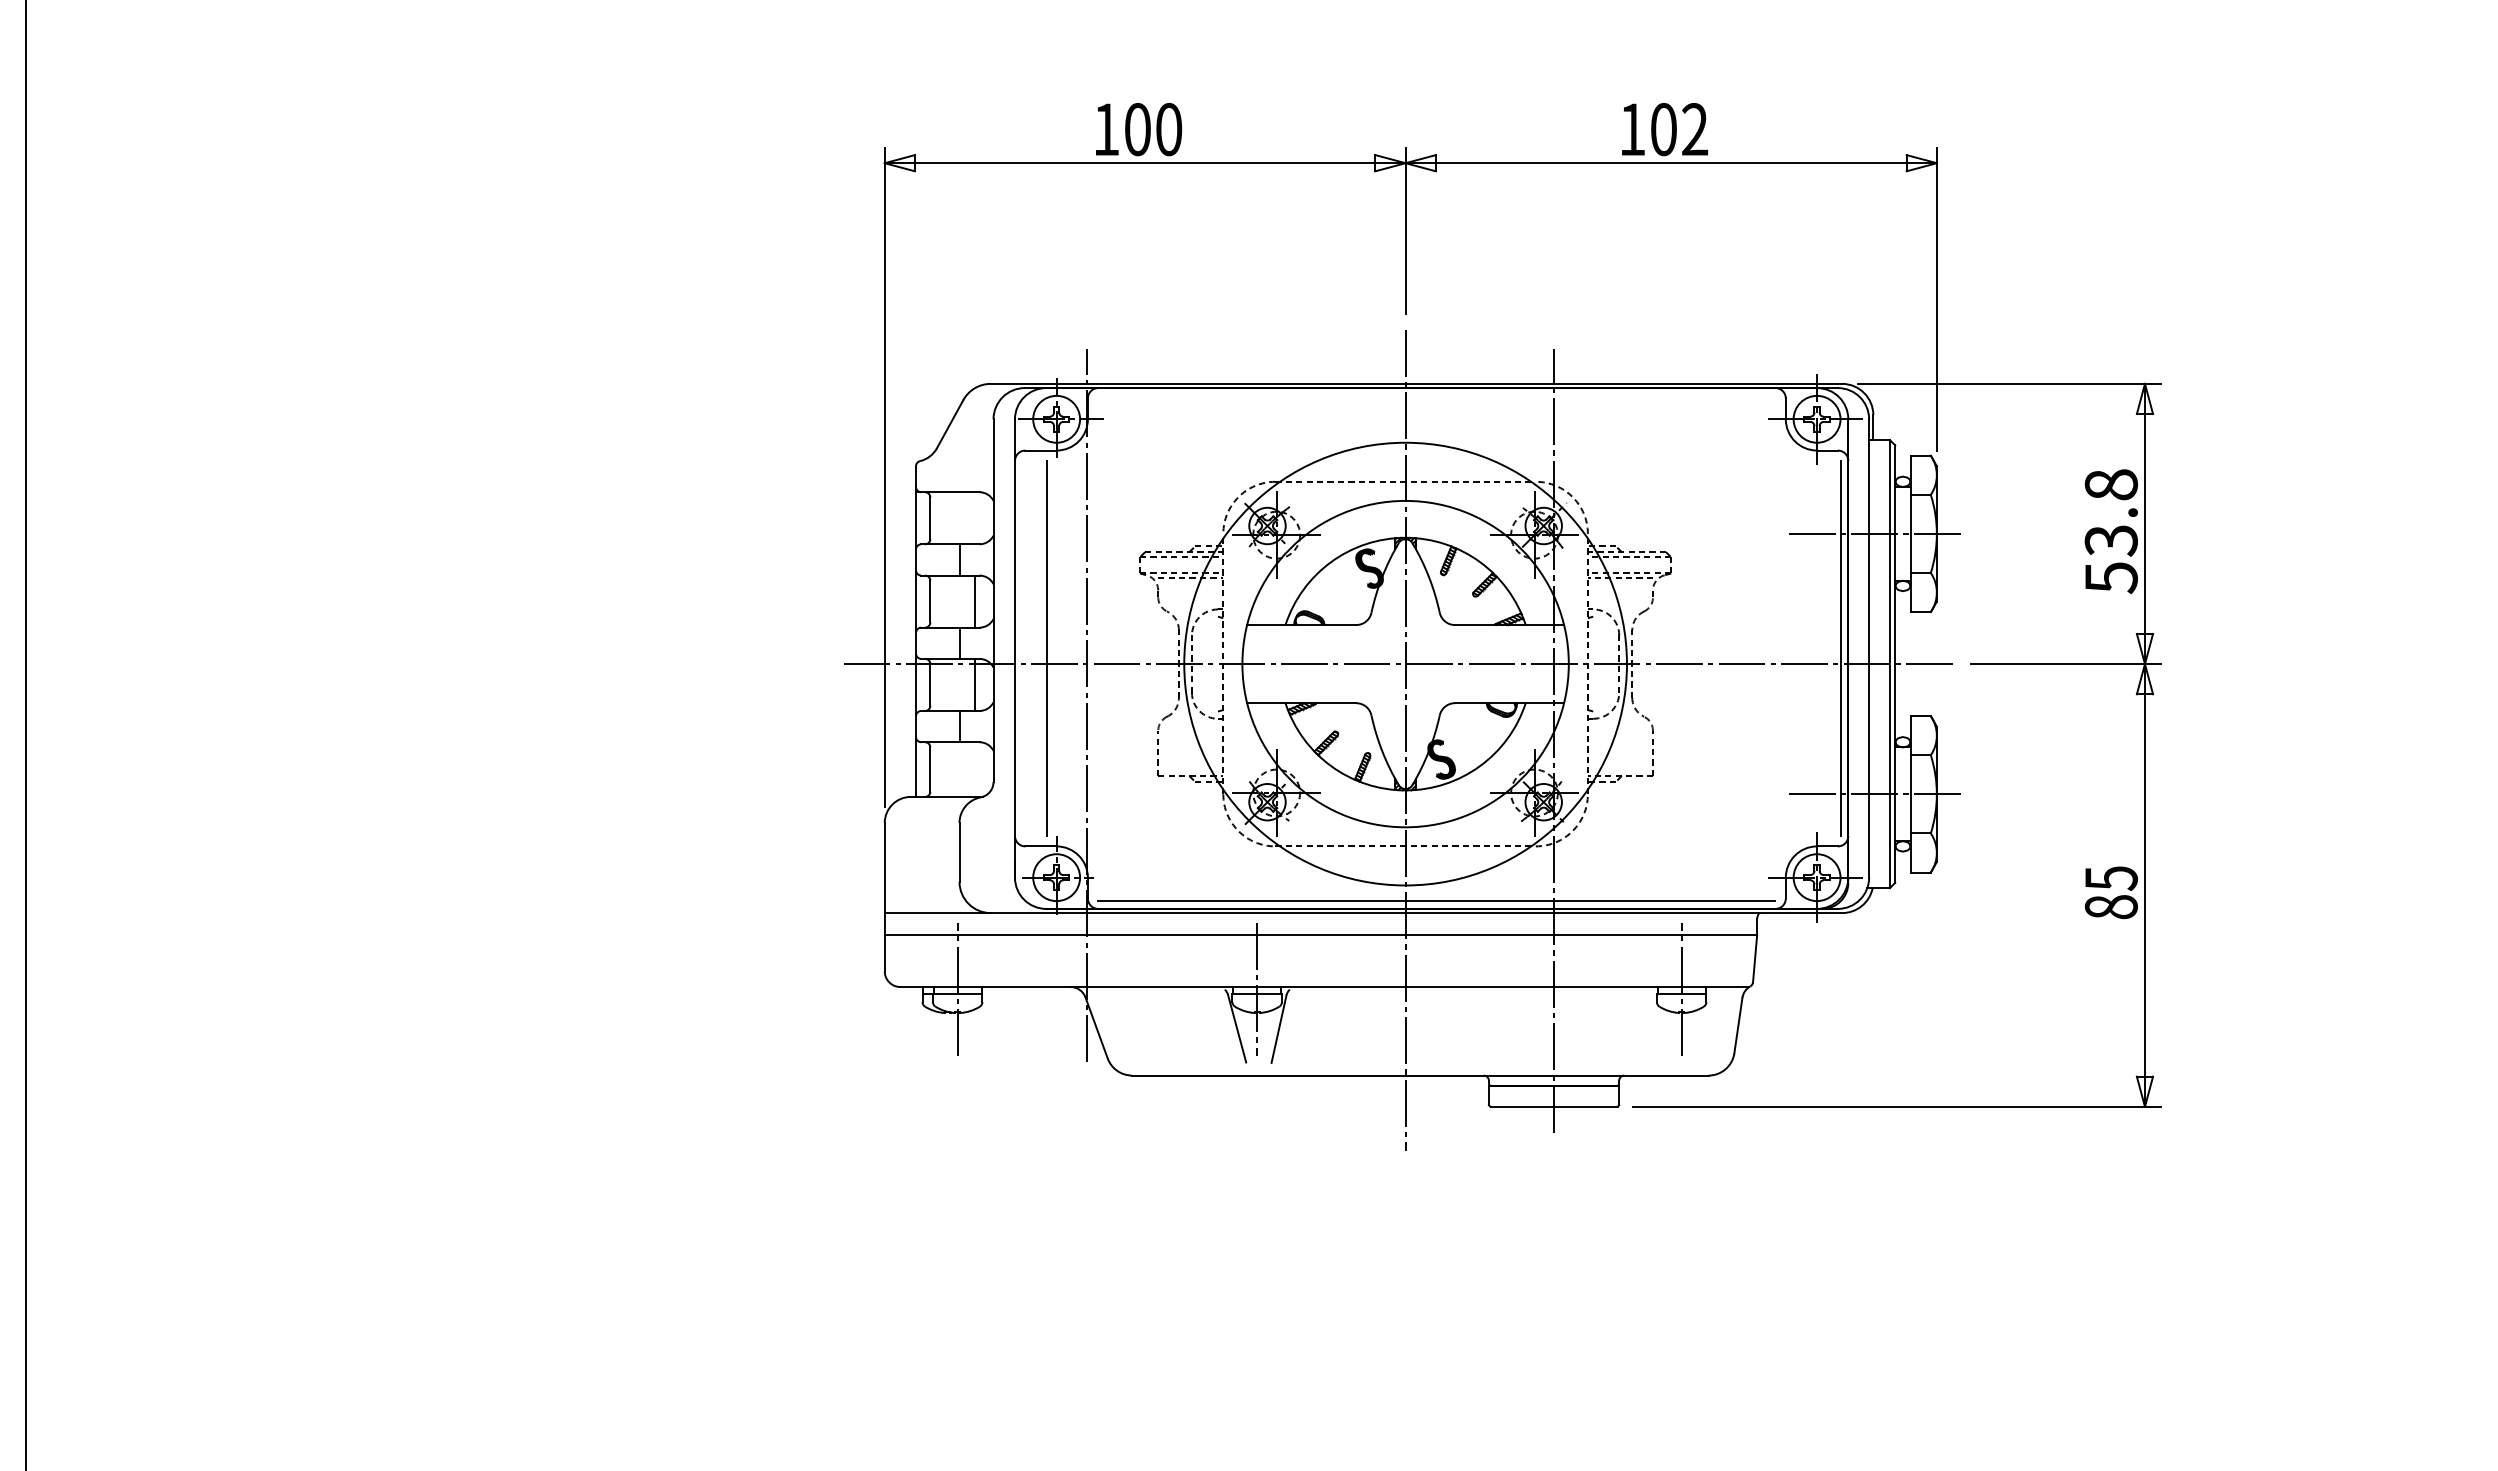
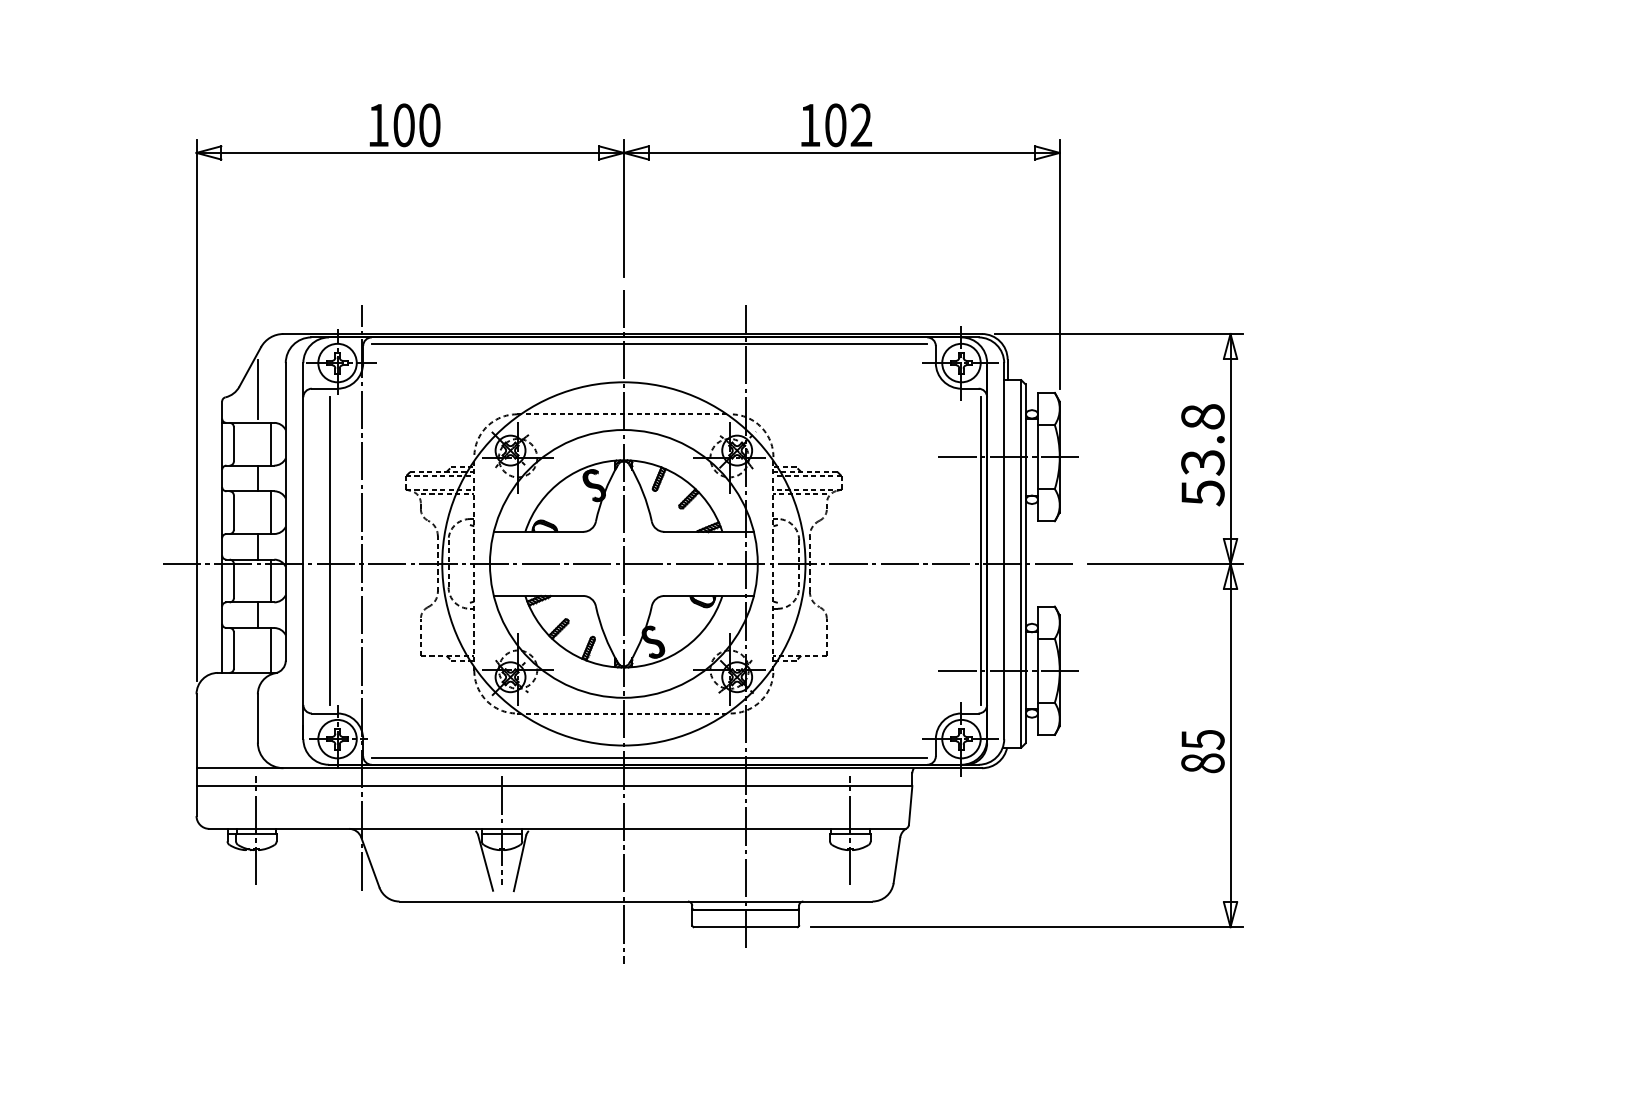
line: (1436, 395) -> (649, 343), added
line: (959, 451) -> (257, 389), added
line: (974, 518) -> (270, 444), added
line: (974, 769) -> (270, 650), added

